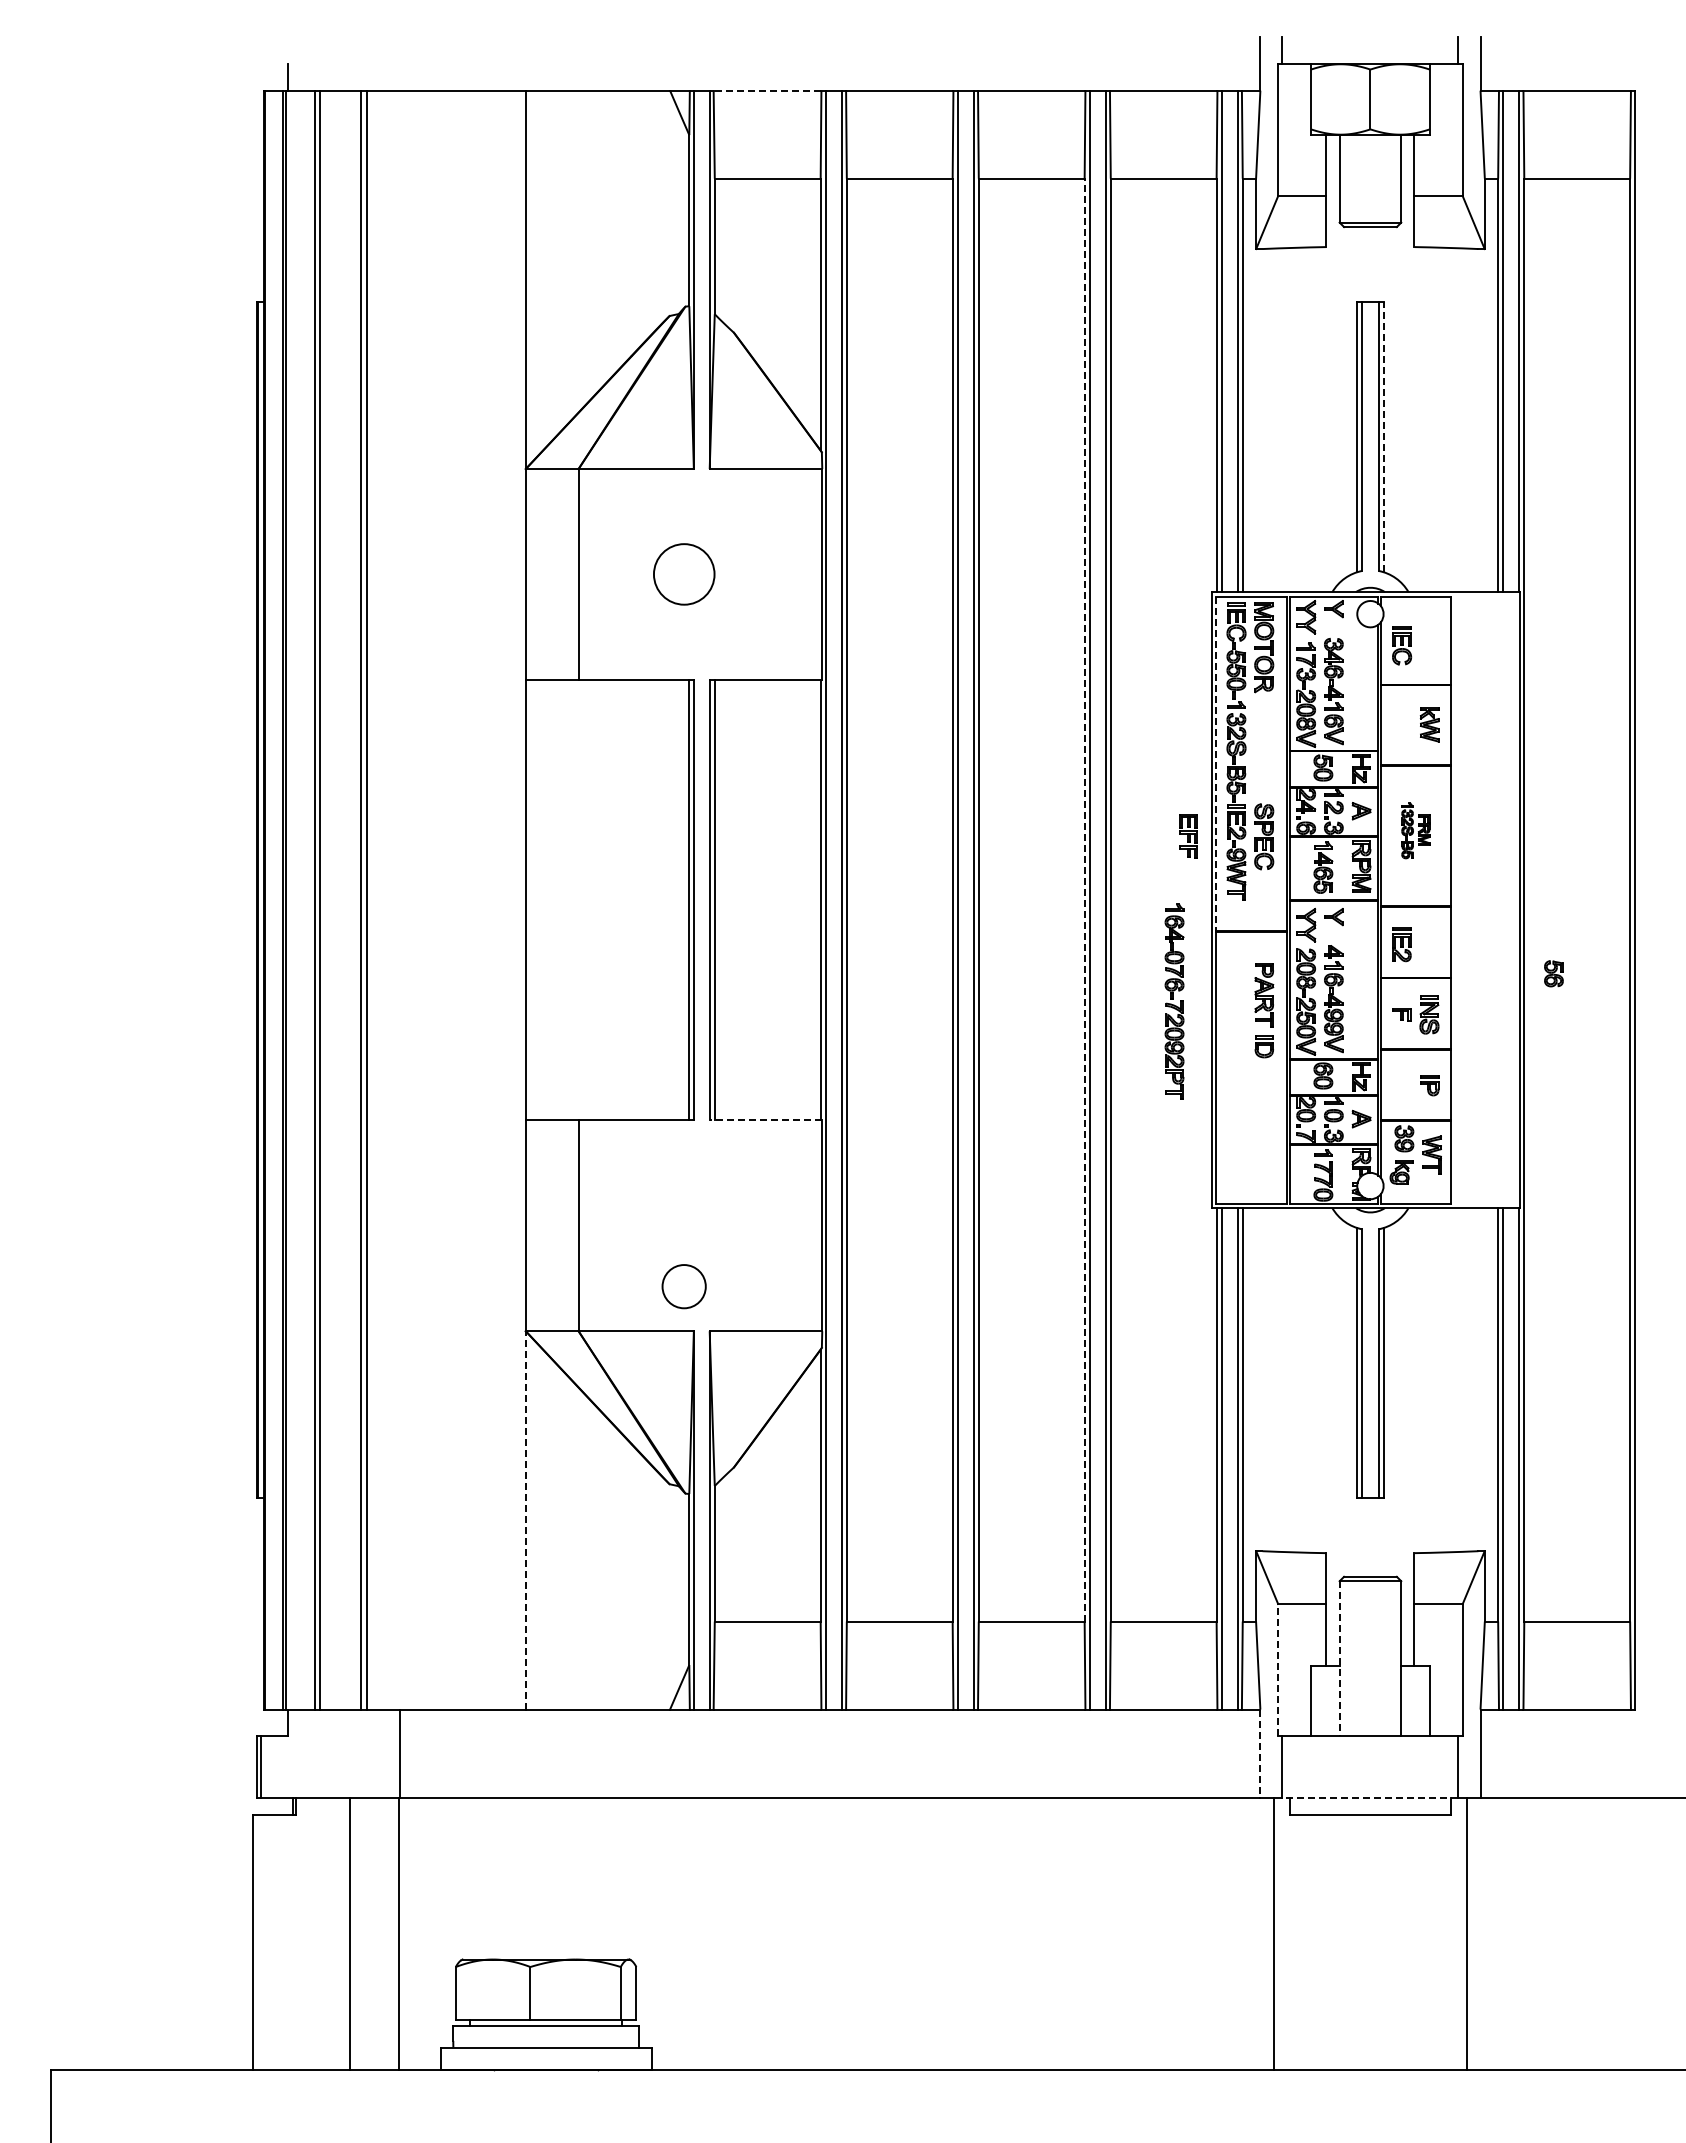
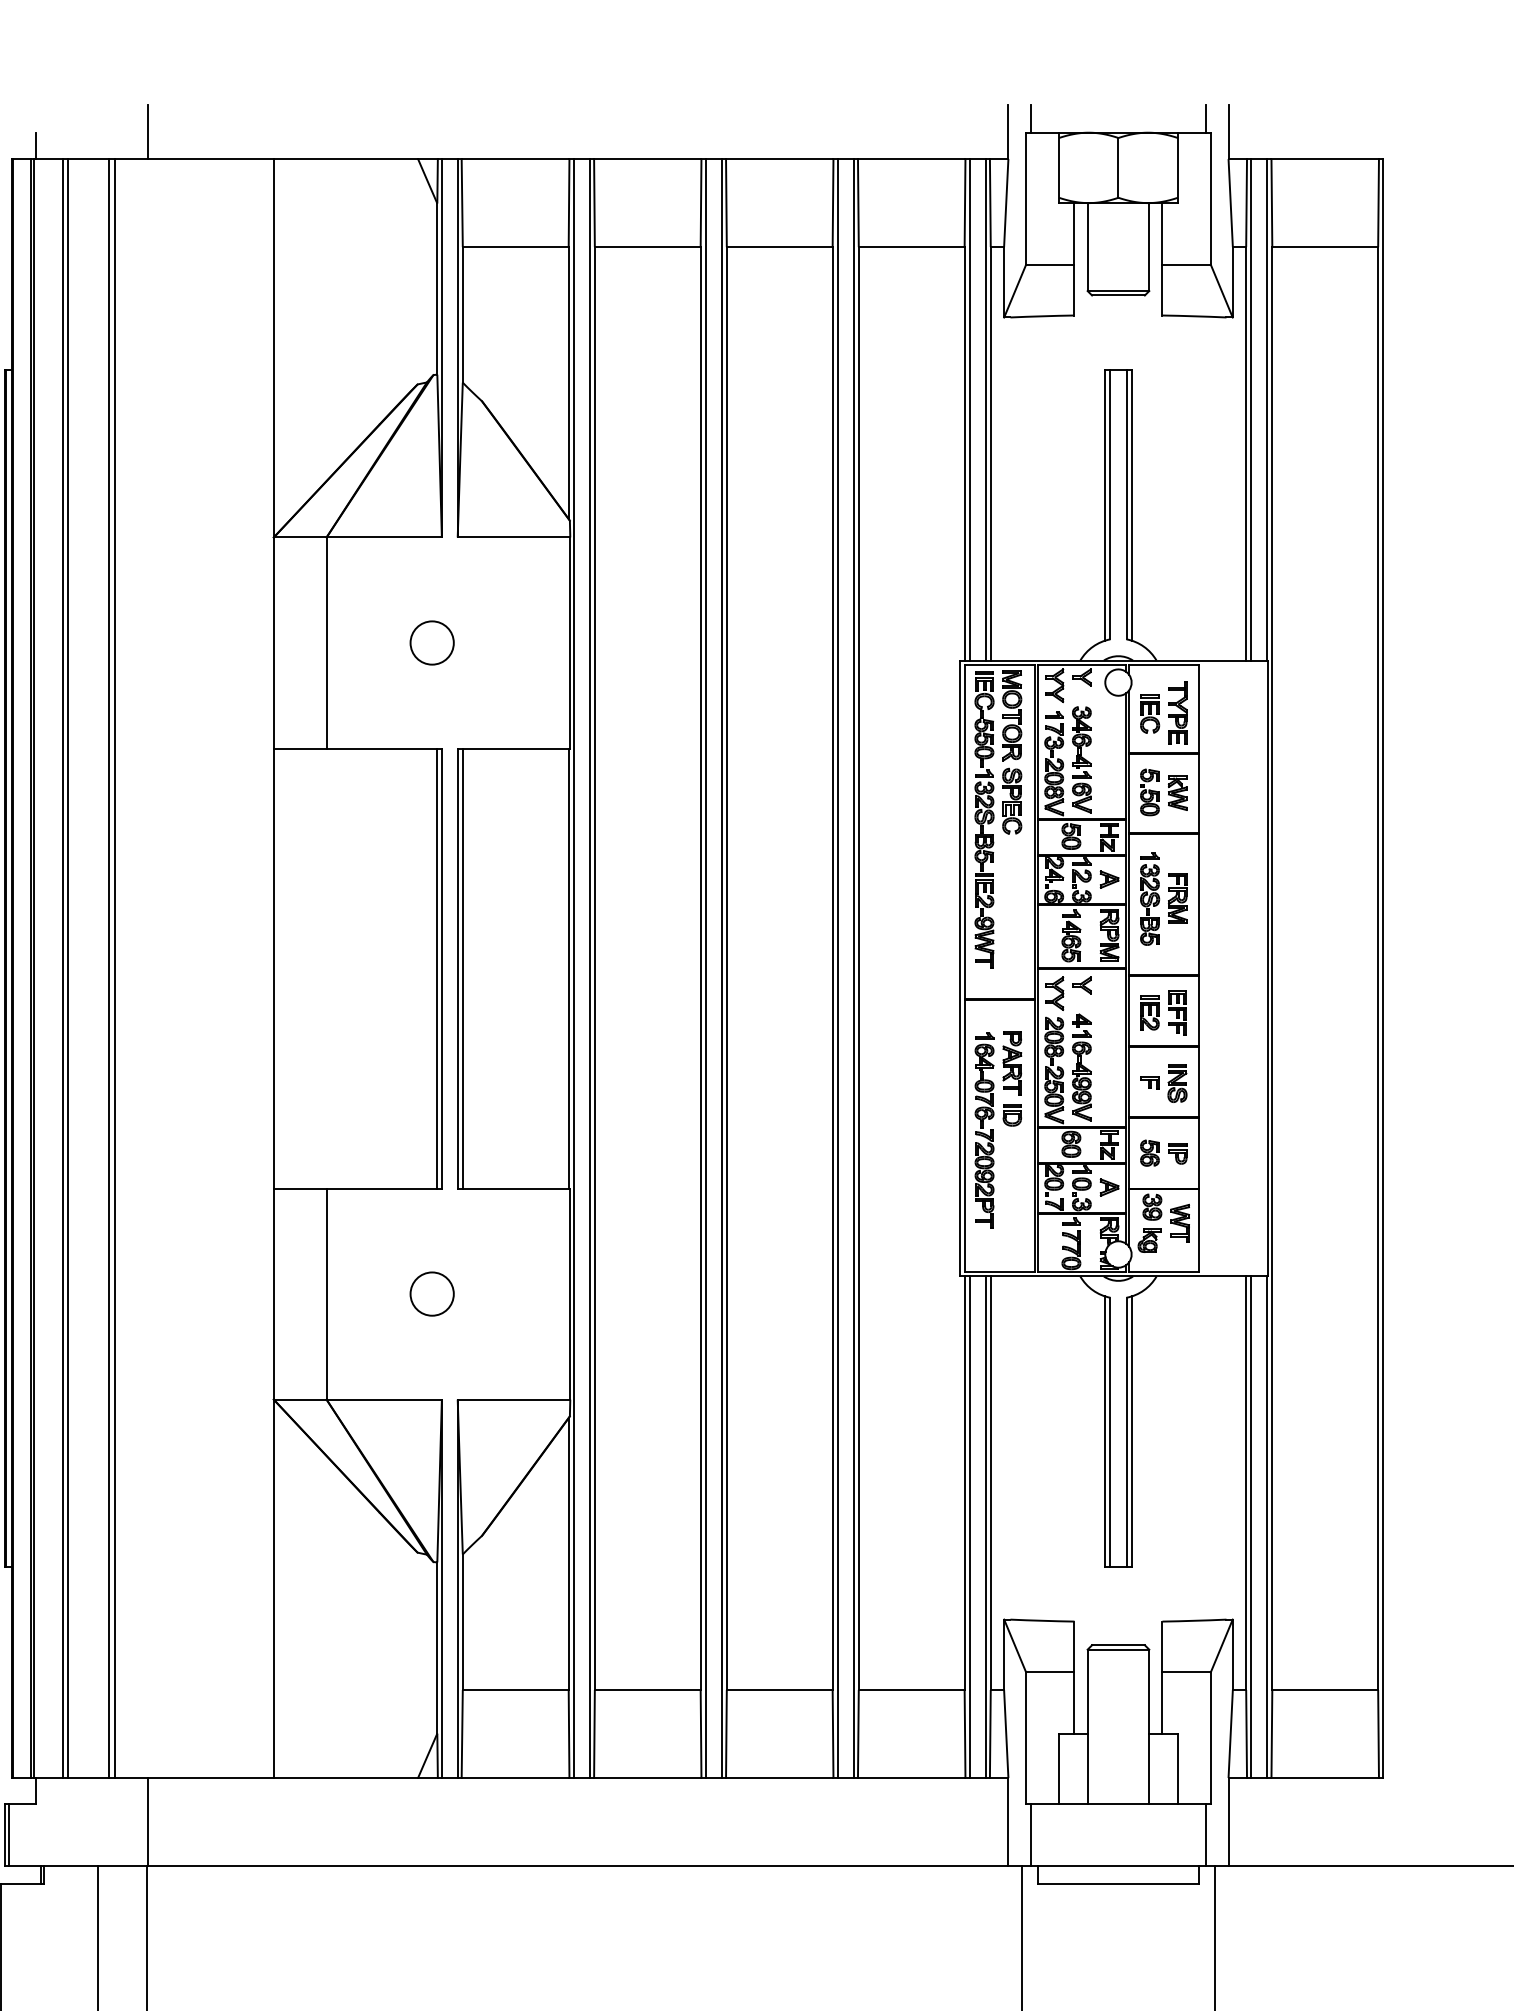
line: (400, 63) -> (148, 131), added
line: (767, 90) -> (515, 158), dashed -> solid
line: (1383, 436) -> (1131, 504), dashed -> solid
circle: (683, 574) -> (431, 642), size x0.71
part: (1429, 644) -> (1177, 712), added
part: (1401, 723) -> (1149, 791), added
line: (1216, 764) -> (964, 832), dashed -> solid
part: (1415, 830) -> (1163, 898), size x1.67
part: (1188, 836) -> (1177, 1012), moved
part: (1264, 836) -> (1012, 800), moved
line: (1084, 899) -> (832, 967), dashed -> solid
part: (1553, 973) -> (1149, 1152), moved
part: (1174, 1001) -> (984, 1129), moved
line: (765, 1120) -> (513, 1188), dashed -> solid
circle: (683, 1286) -> (431, 1293), moved
line: (525, 1519) -> (273, 1587), dashed -> solid
line: (1339, 1659) -> (1087, 1727), dashed -> solid
line: (1278, 1669) -> (1026, 1737), dashed -> solid
line: (1260, 1753) -> (1008, 1821), dashed -> solid
line: (1370, 1797) -> (1118, 1865), dashed -> solid

